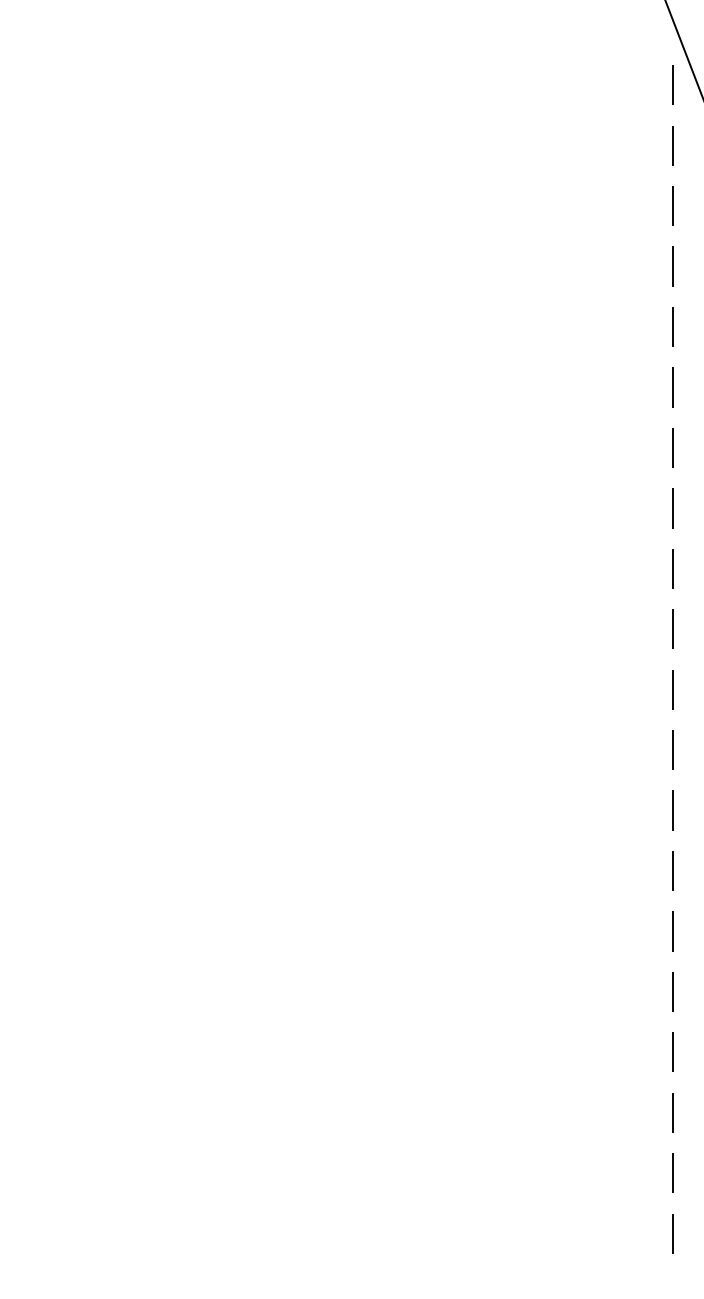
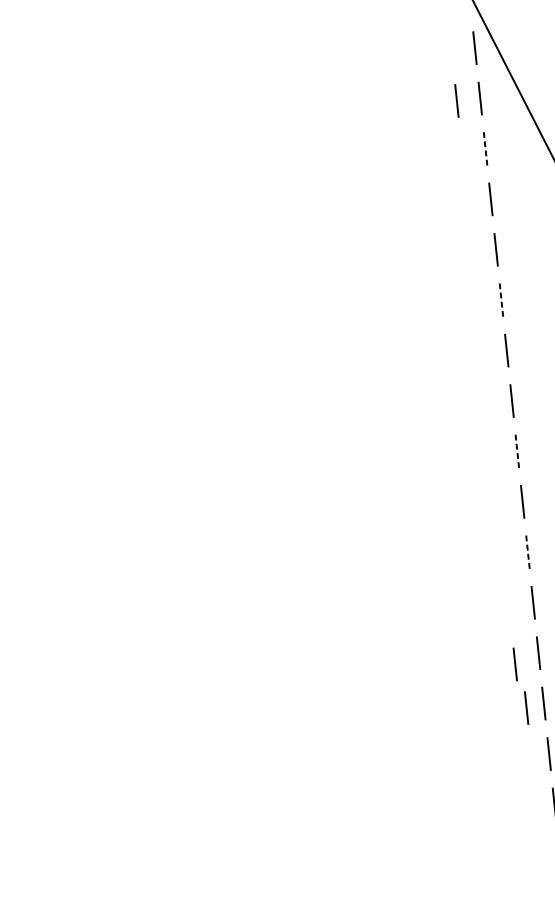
line: (644, 145) -> (456, 100), added
line: (672, 206) -> (485, 149), solid -> dashed
line: (672, 387) -> (501, 300), solid -> dashed
line: (672, 569) -> (517, 452), solid -> dashed
line: (672, 690) -> (527, 553), solid -> dashed
line: (643, 820) -> (515, 664), added
line: (651, 873) -> (526, 707), added

